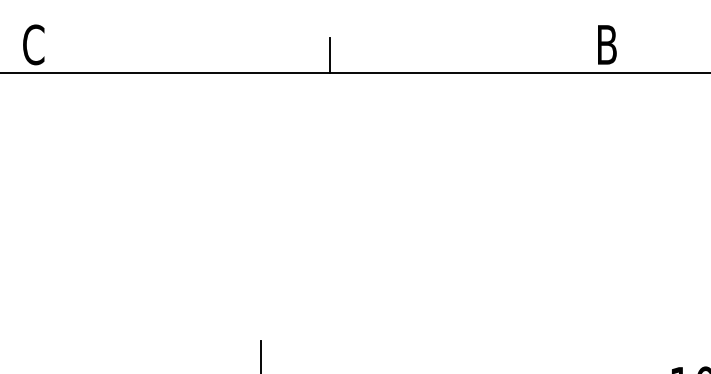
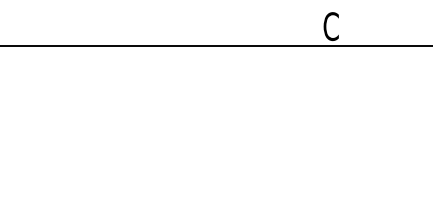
text: (606, 44) -> (330, 26), B -> C
line: (330, 55) -> (134, 34), removed

